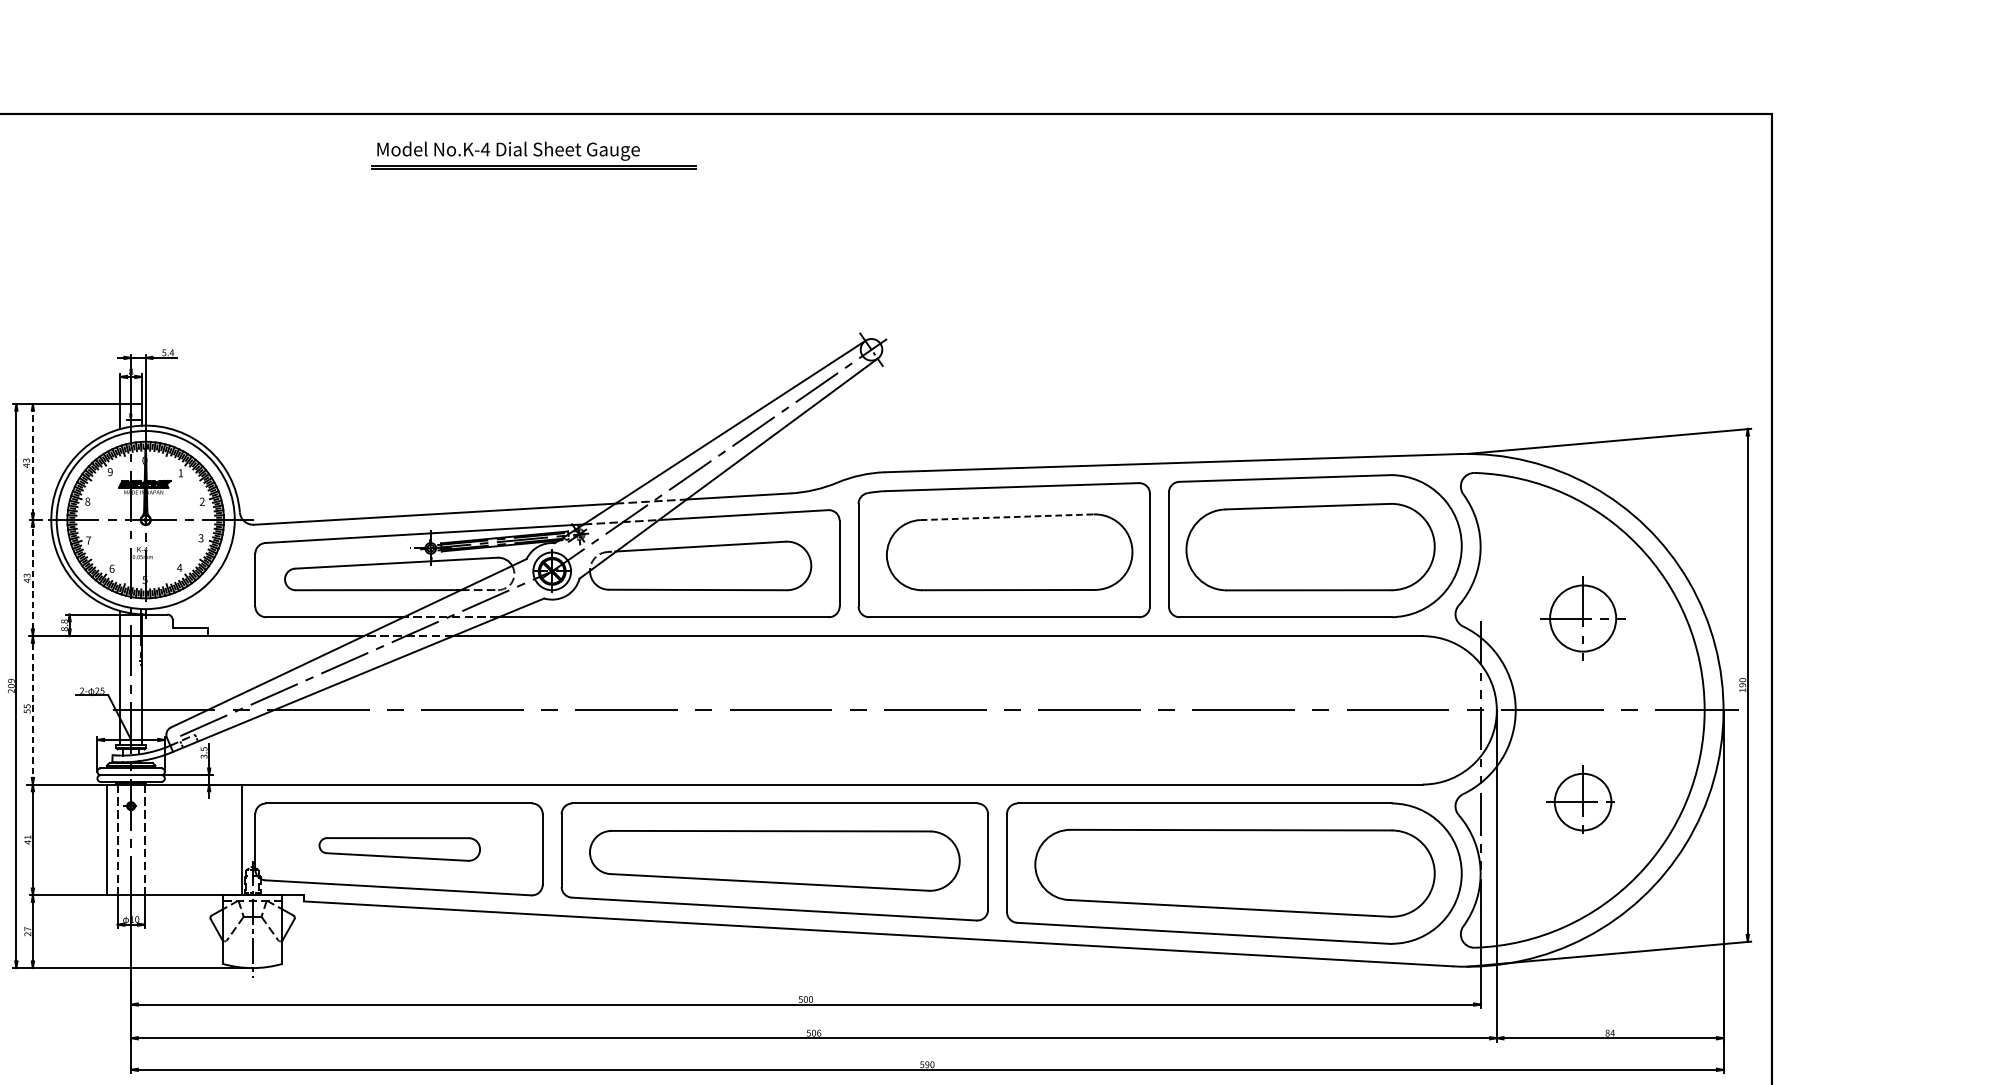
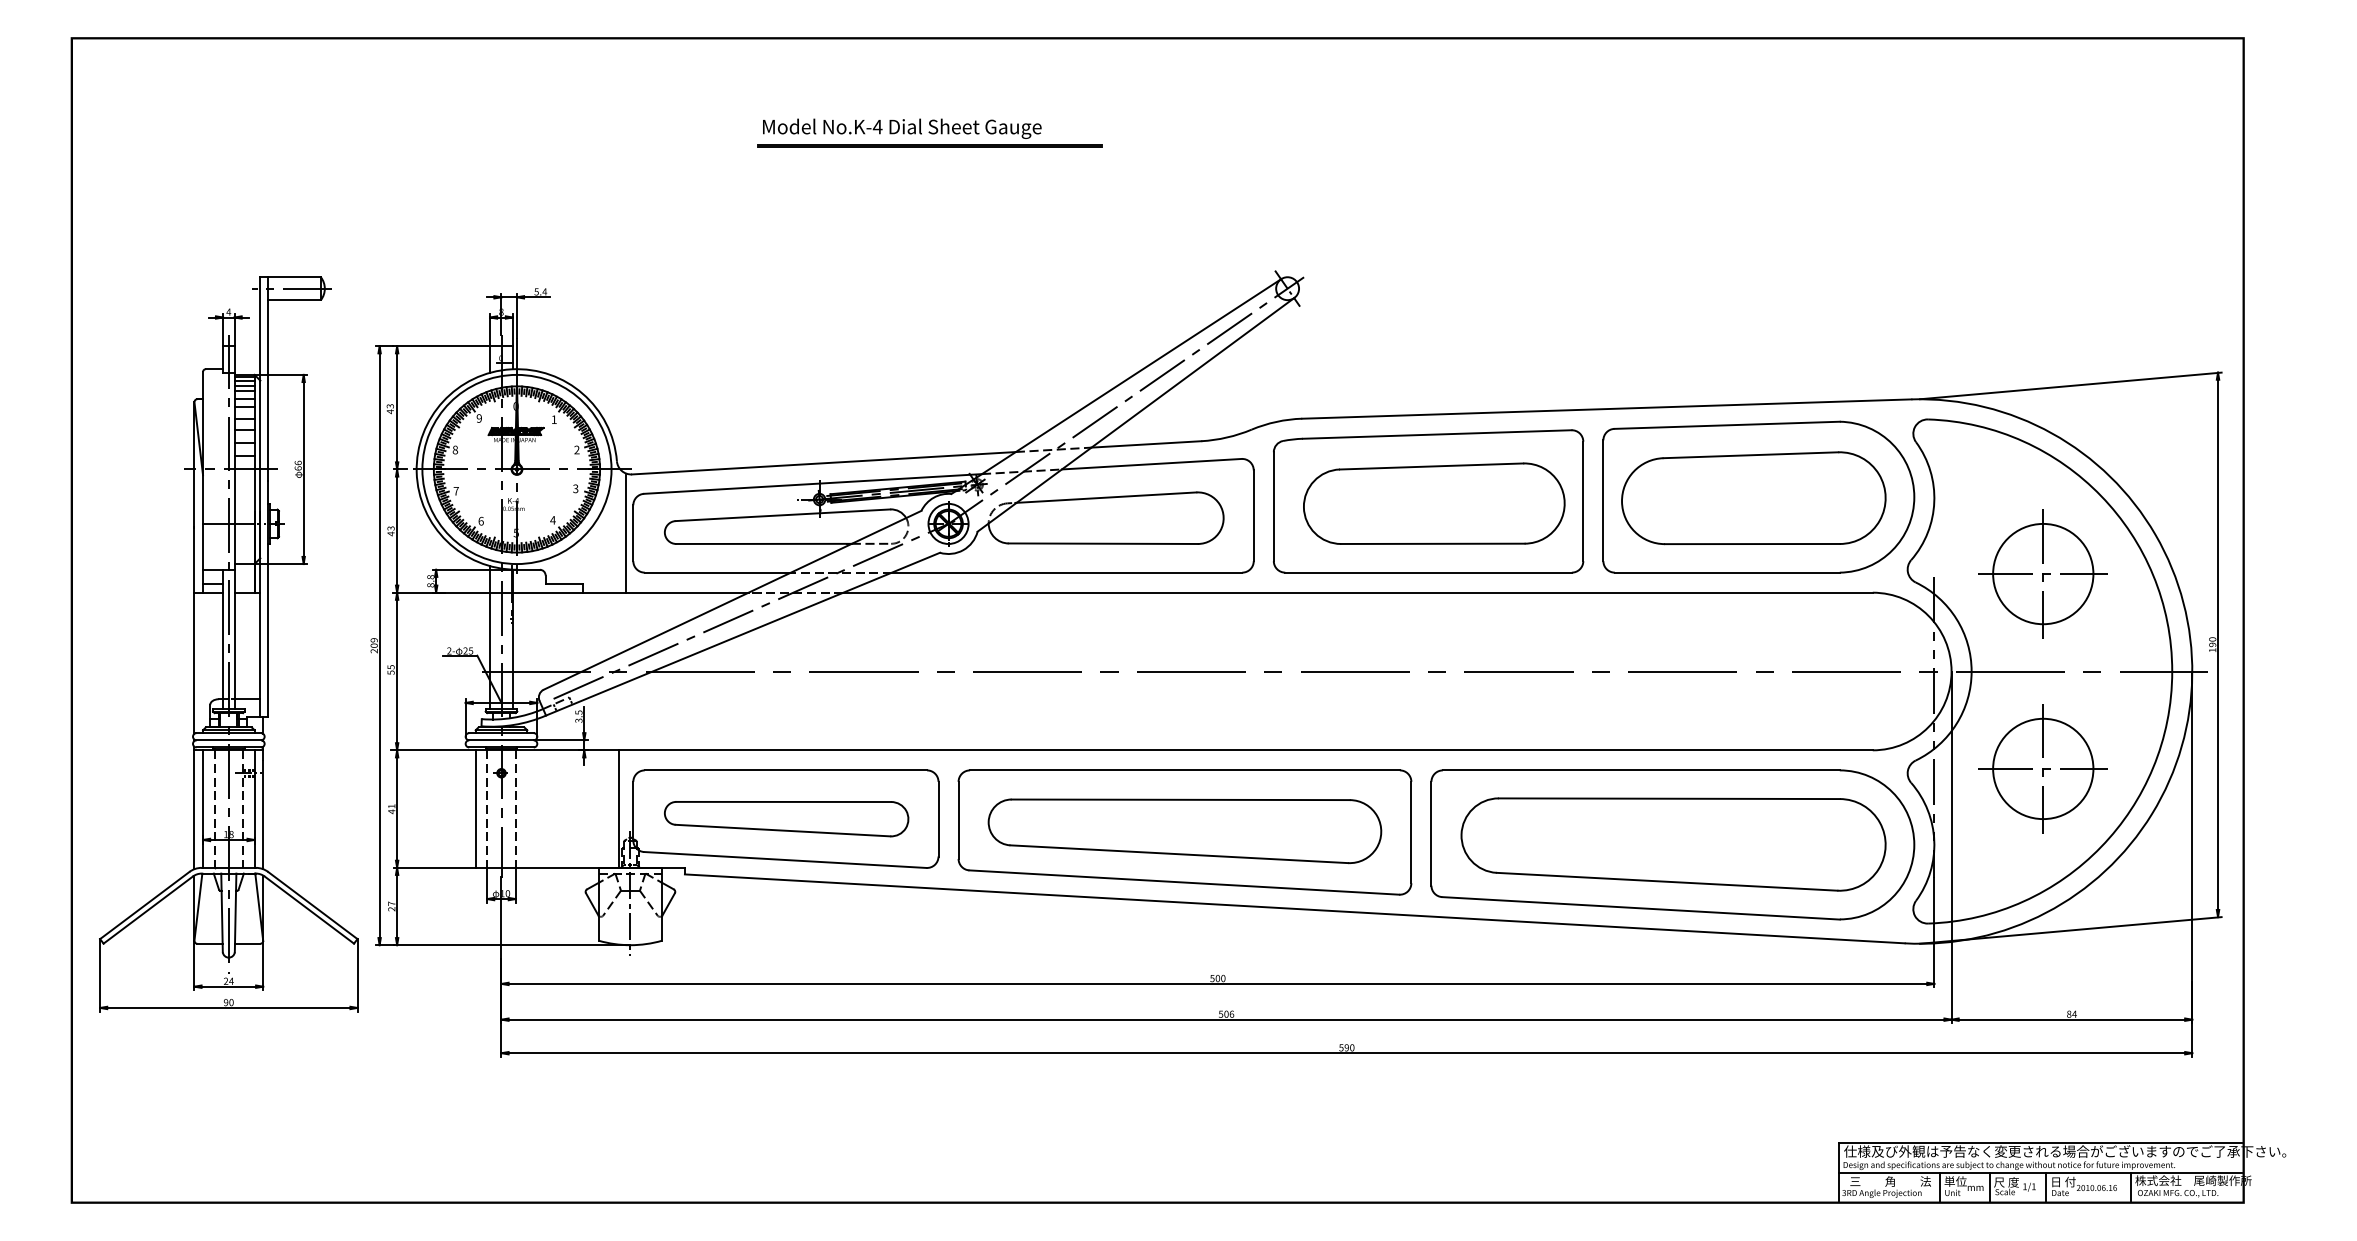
part: (534, 154) -> (929, 132), moved
line: (1007, 517) -> (1431, 466), dashed -> solid
line: (247, 580) -> (625, 533), added
line: (33, 593) -> (397, 547), dashed -> solid
part: (1582, 618) -> (2042, 573), size x1.43
part: (1582, 801) -> (2042, 768), size x1.67
part: (399, 849) -> (786, 819), size x1.43

